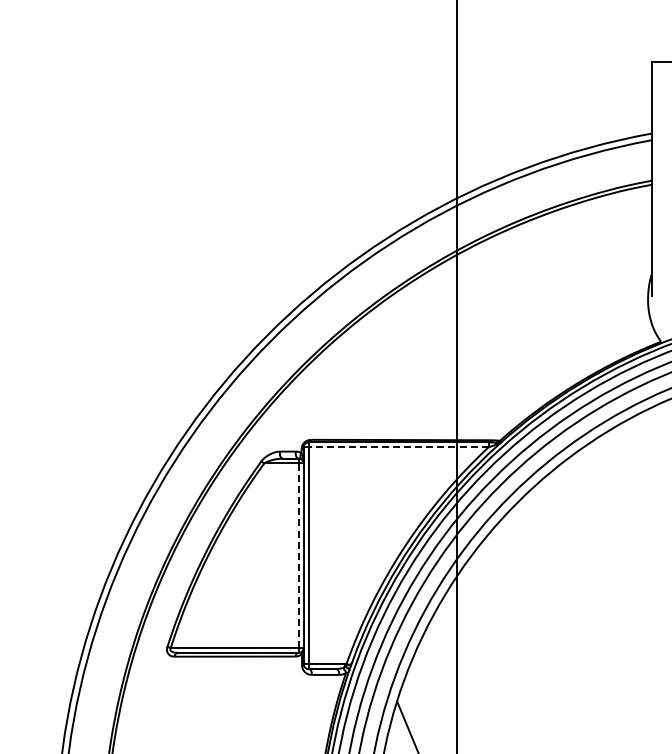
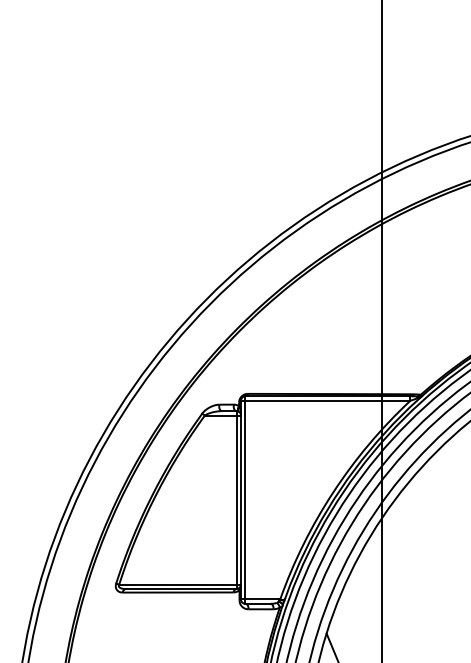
line: (398, 447) -> (327, 400), dashed -> solid
line: (298, 555) -> (236, 499), dashed -> solid

